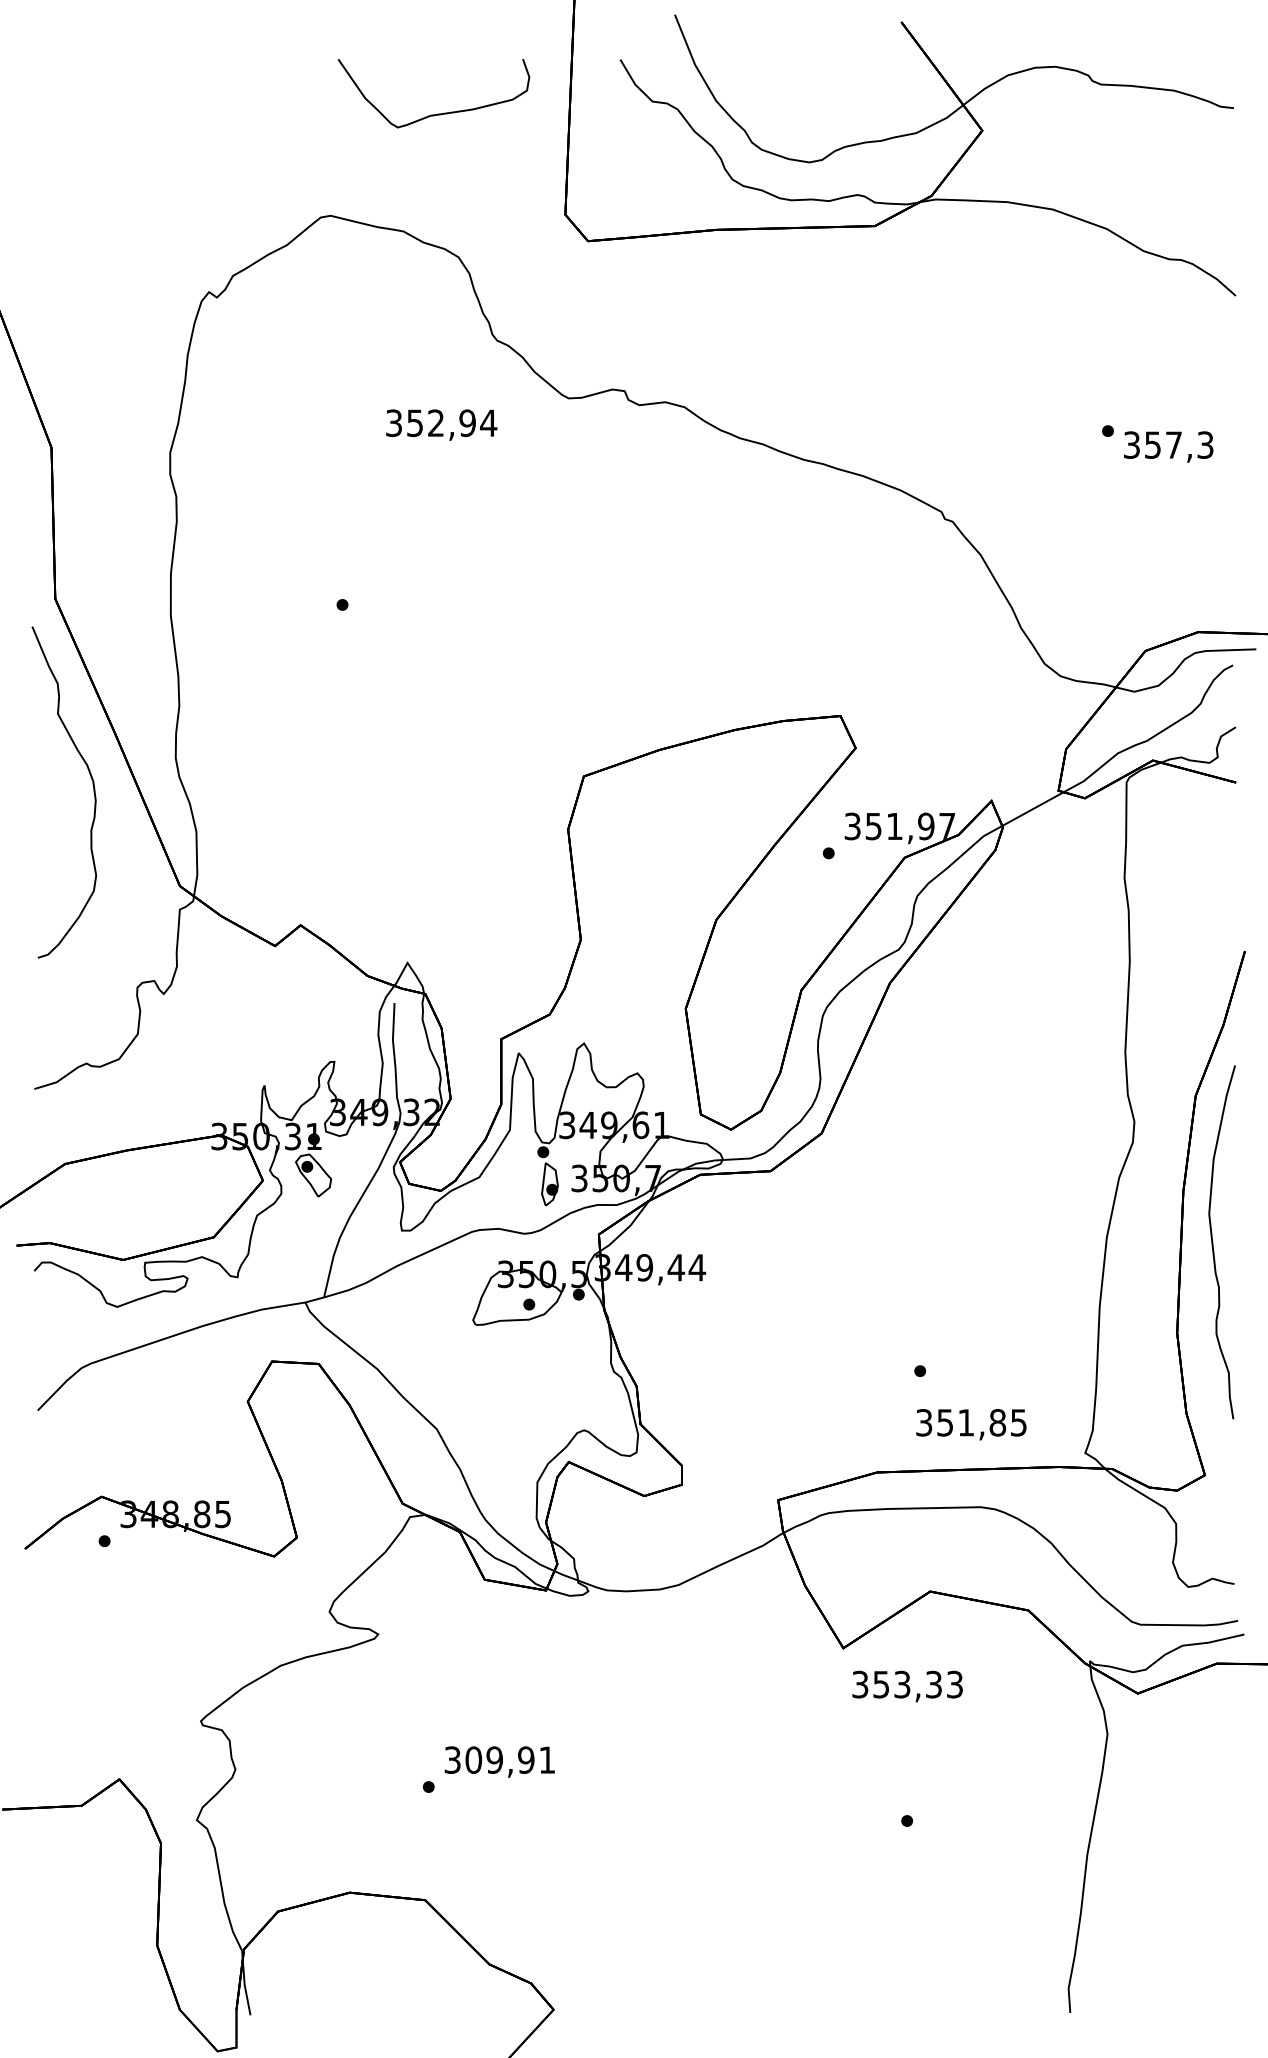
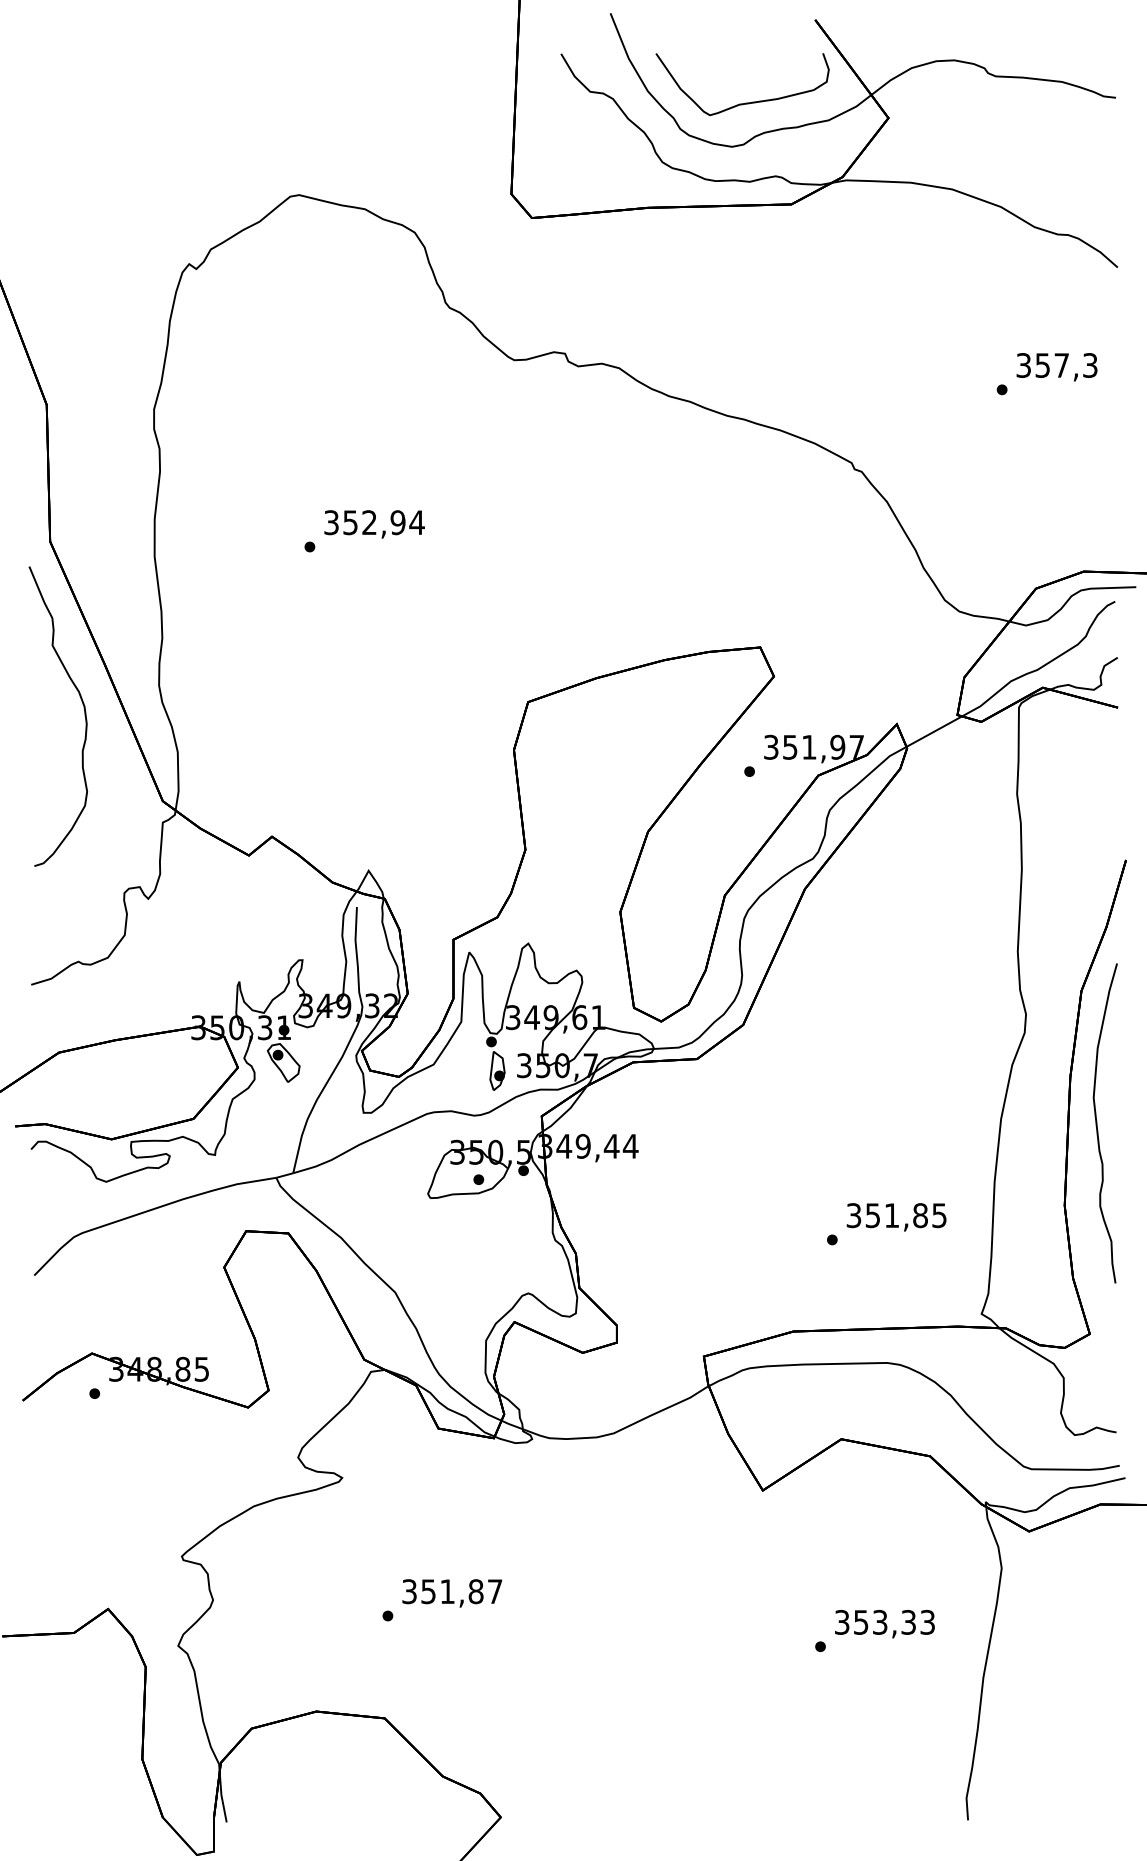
curve: (437, 113) -> (745, 102), moved
text: (441, 425) -> (374, 524), moved
text: (1168, 447) -> (1056, 367), moved
text: (971, 1424) -> (896, 1217), moved
text: (907, 1686) -> (884, 1624), moved
text: (510, 1759) -> (461, 1591), 309,91 -> 351,87

